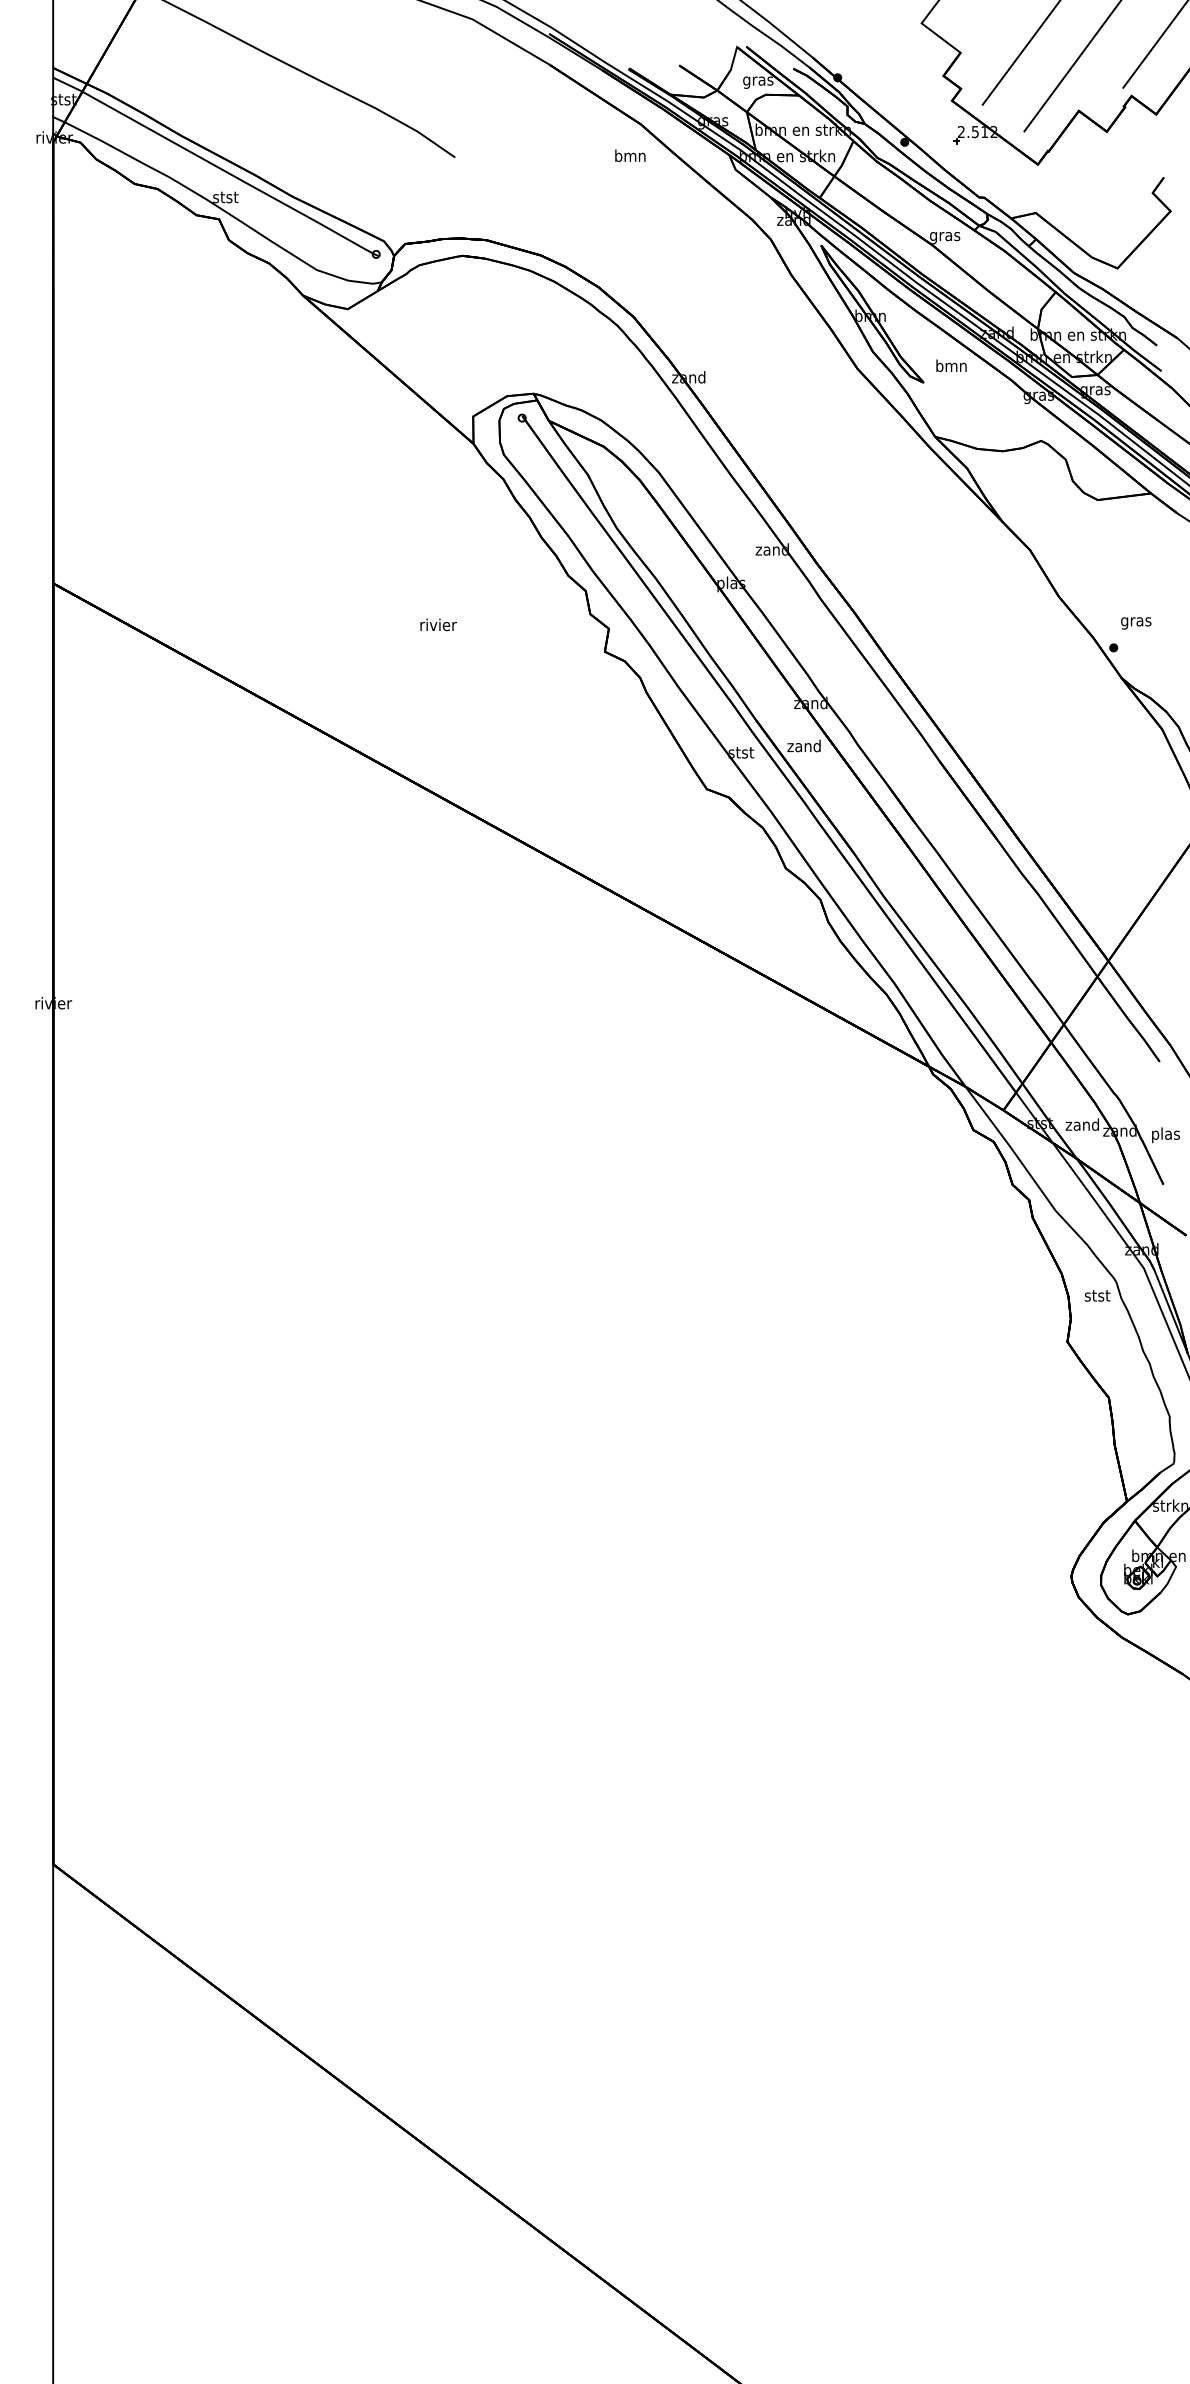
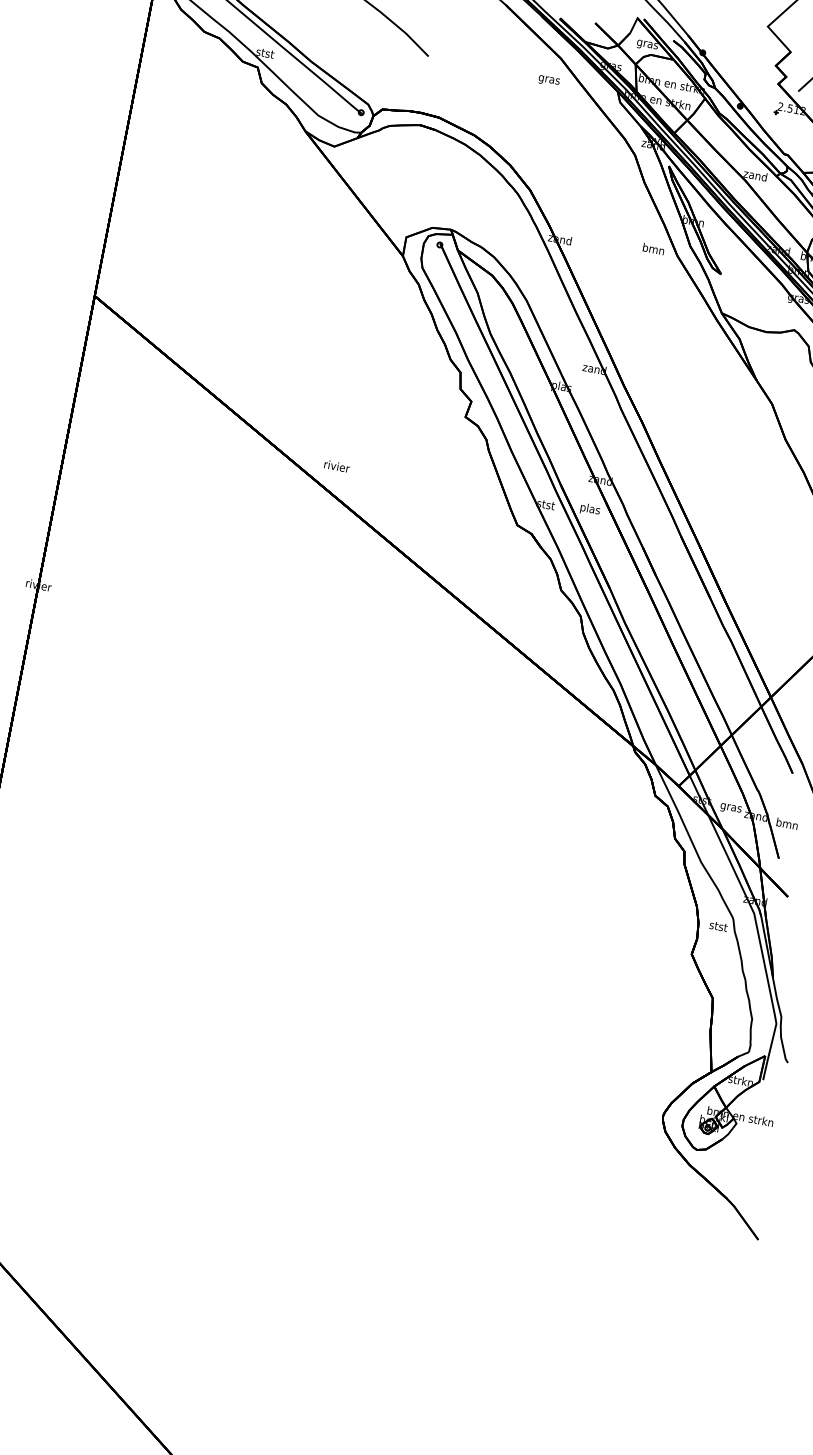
text: (630, 157) -> (549, 80), bmn -> gras
text: (944, 236) -> (755, 176), gras -> zand
text: (951, 365) -> (653, 248), moved
text: (438, 624) -> (337, 466), moved
text: (803, 747) -> (589, 509), zand -> plas
text: (1081, 1126) -> (730, 807), zand -> gras
text: (1165, 1135) -> (786, 825), plas -> bmn

